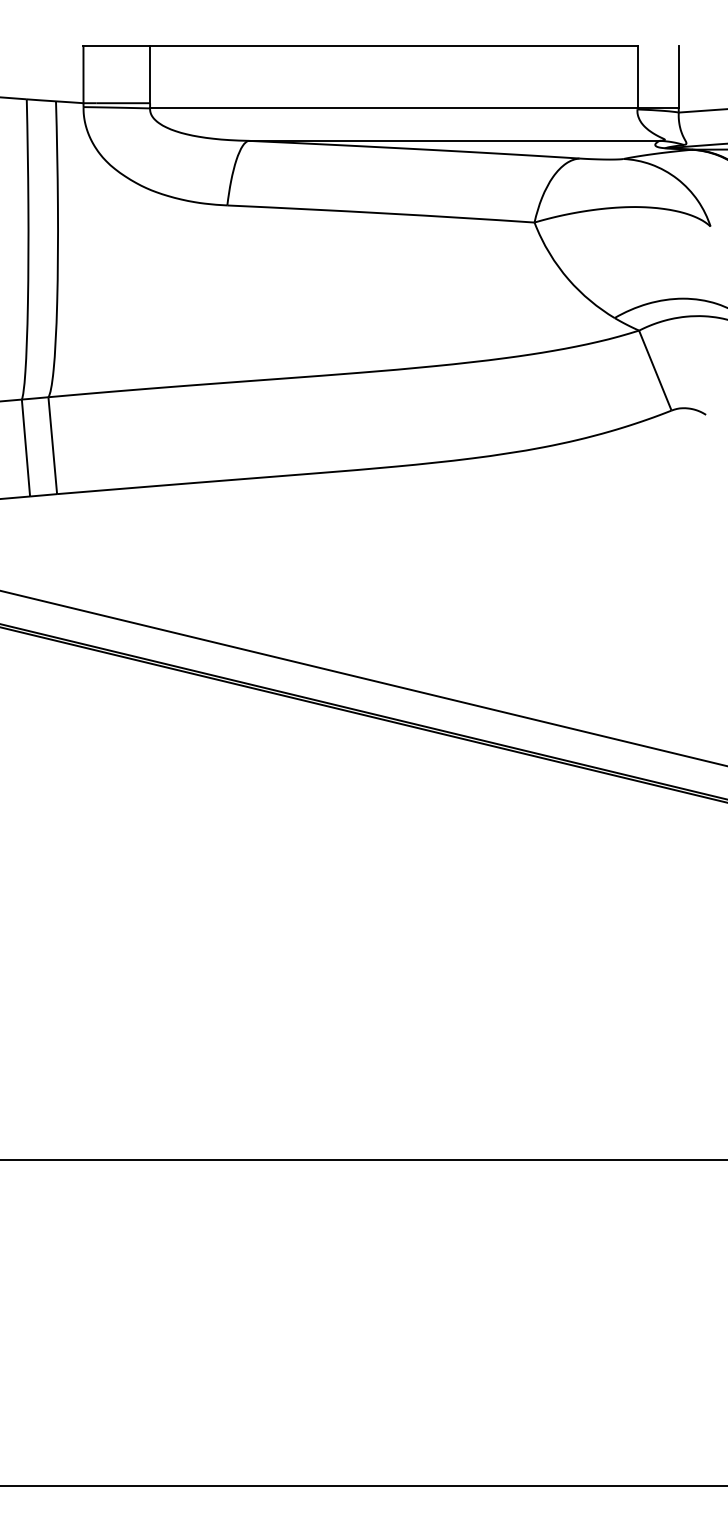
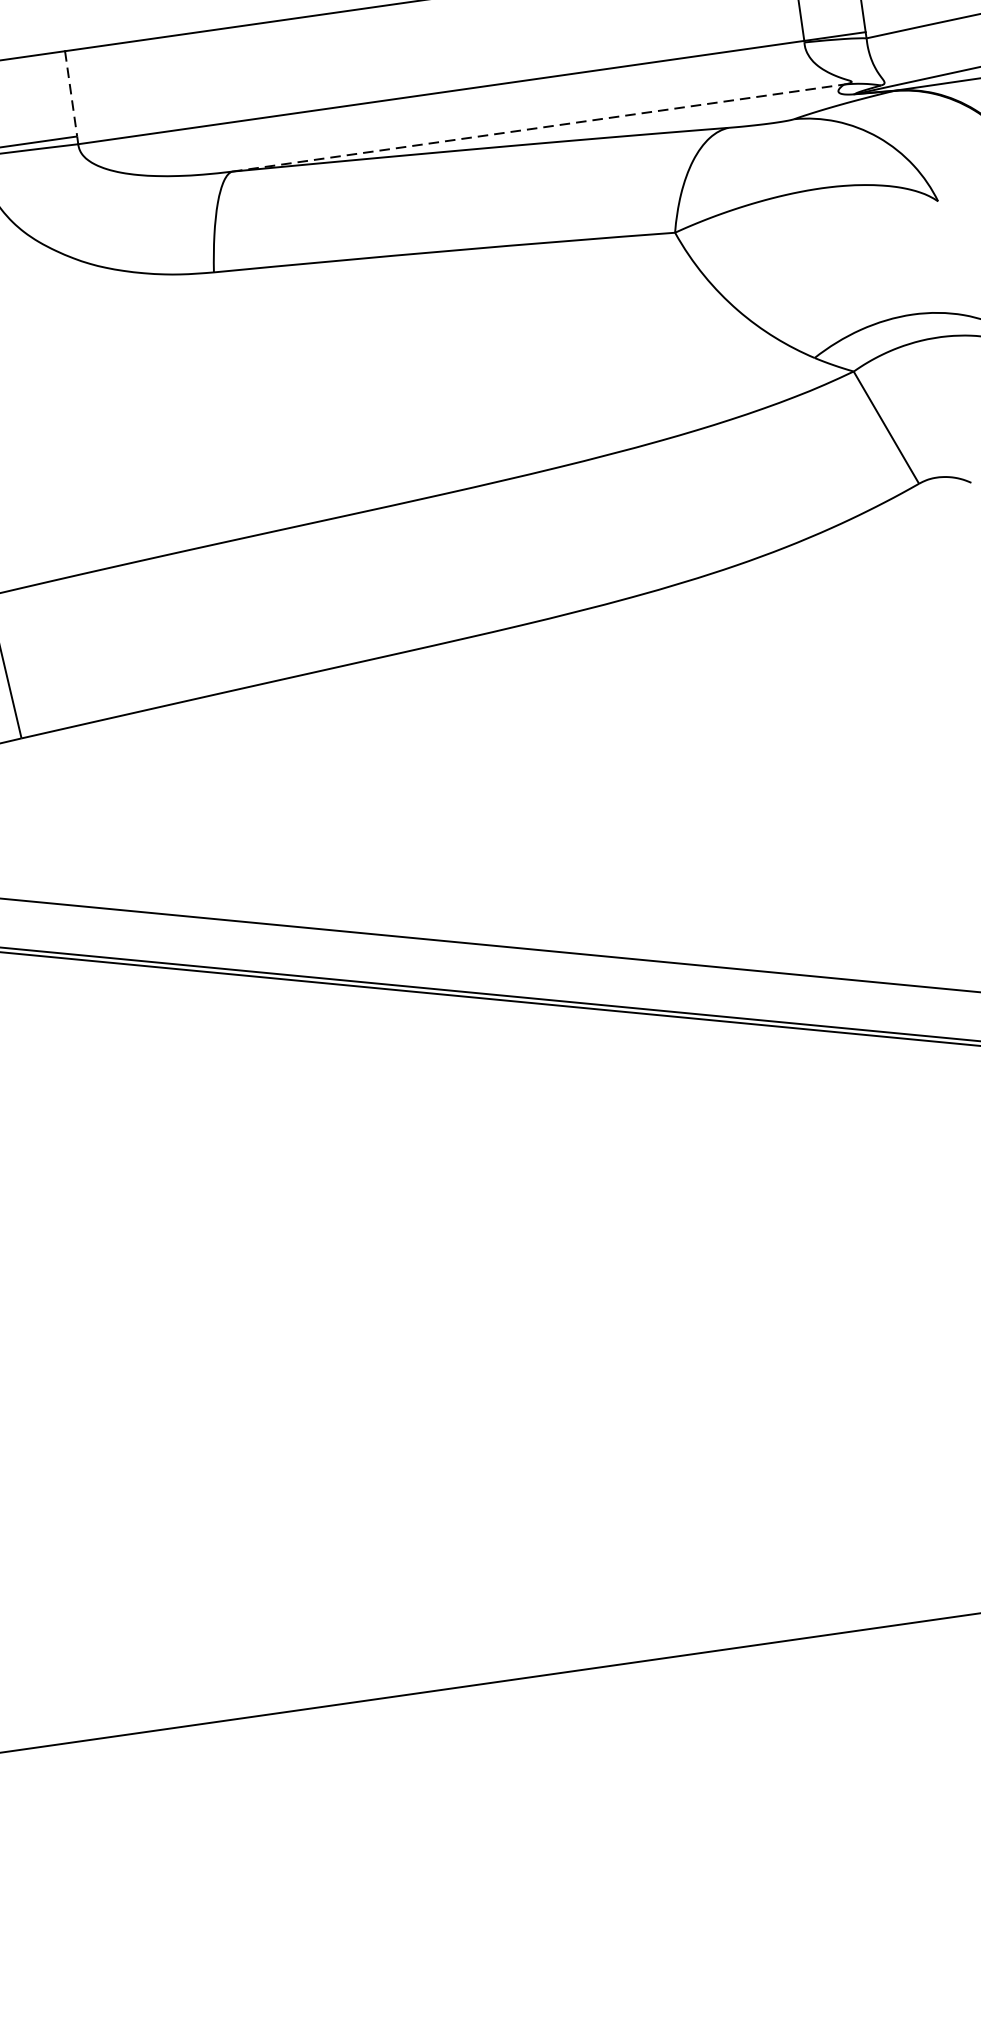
line: (150, 74) -> (71, 93), solid -> dashed
line: (454, 140) -> (538, 127), solid -> dashed

